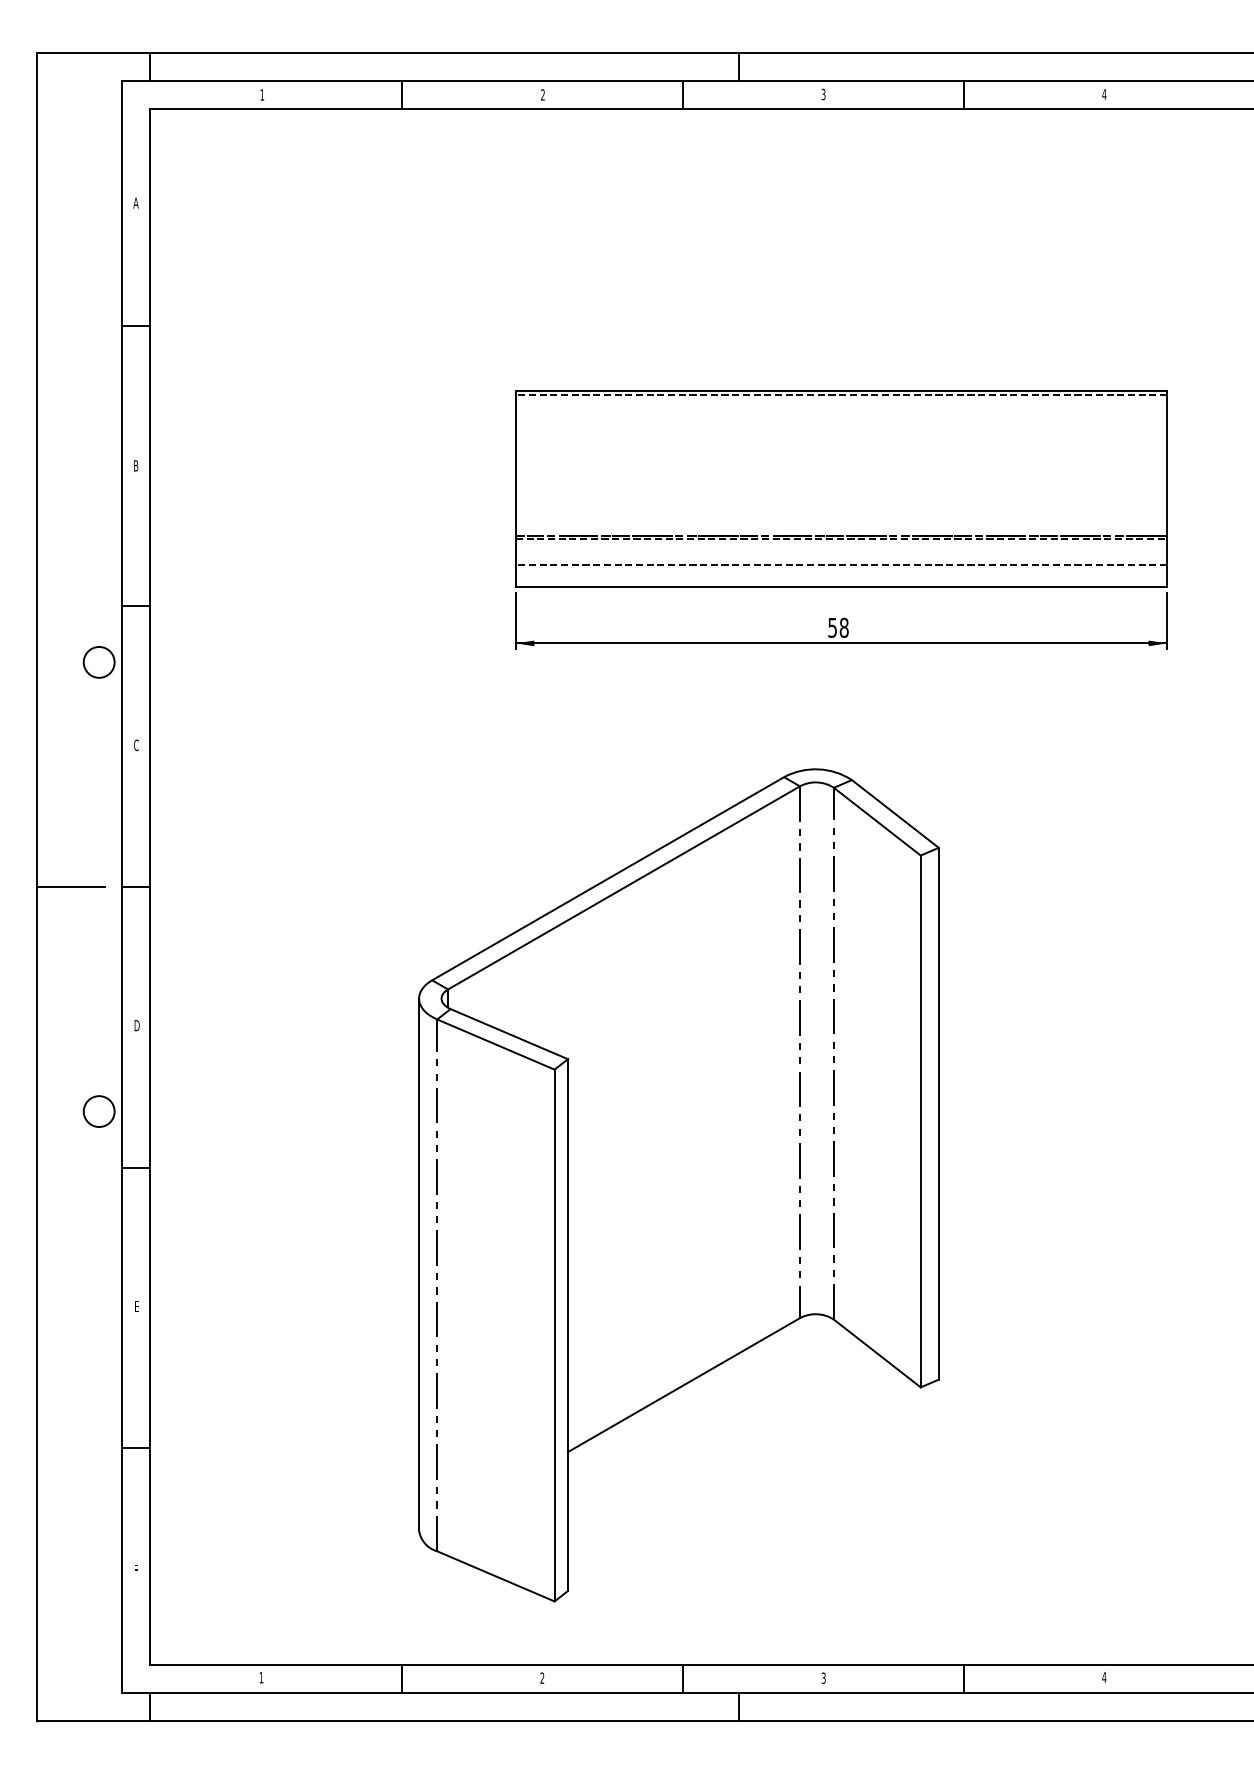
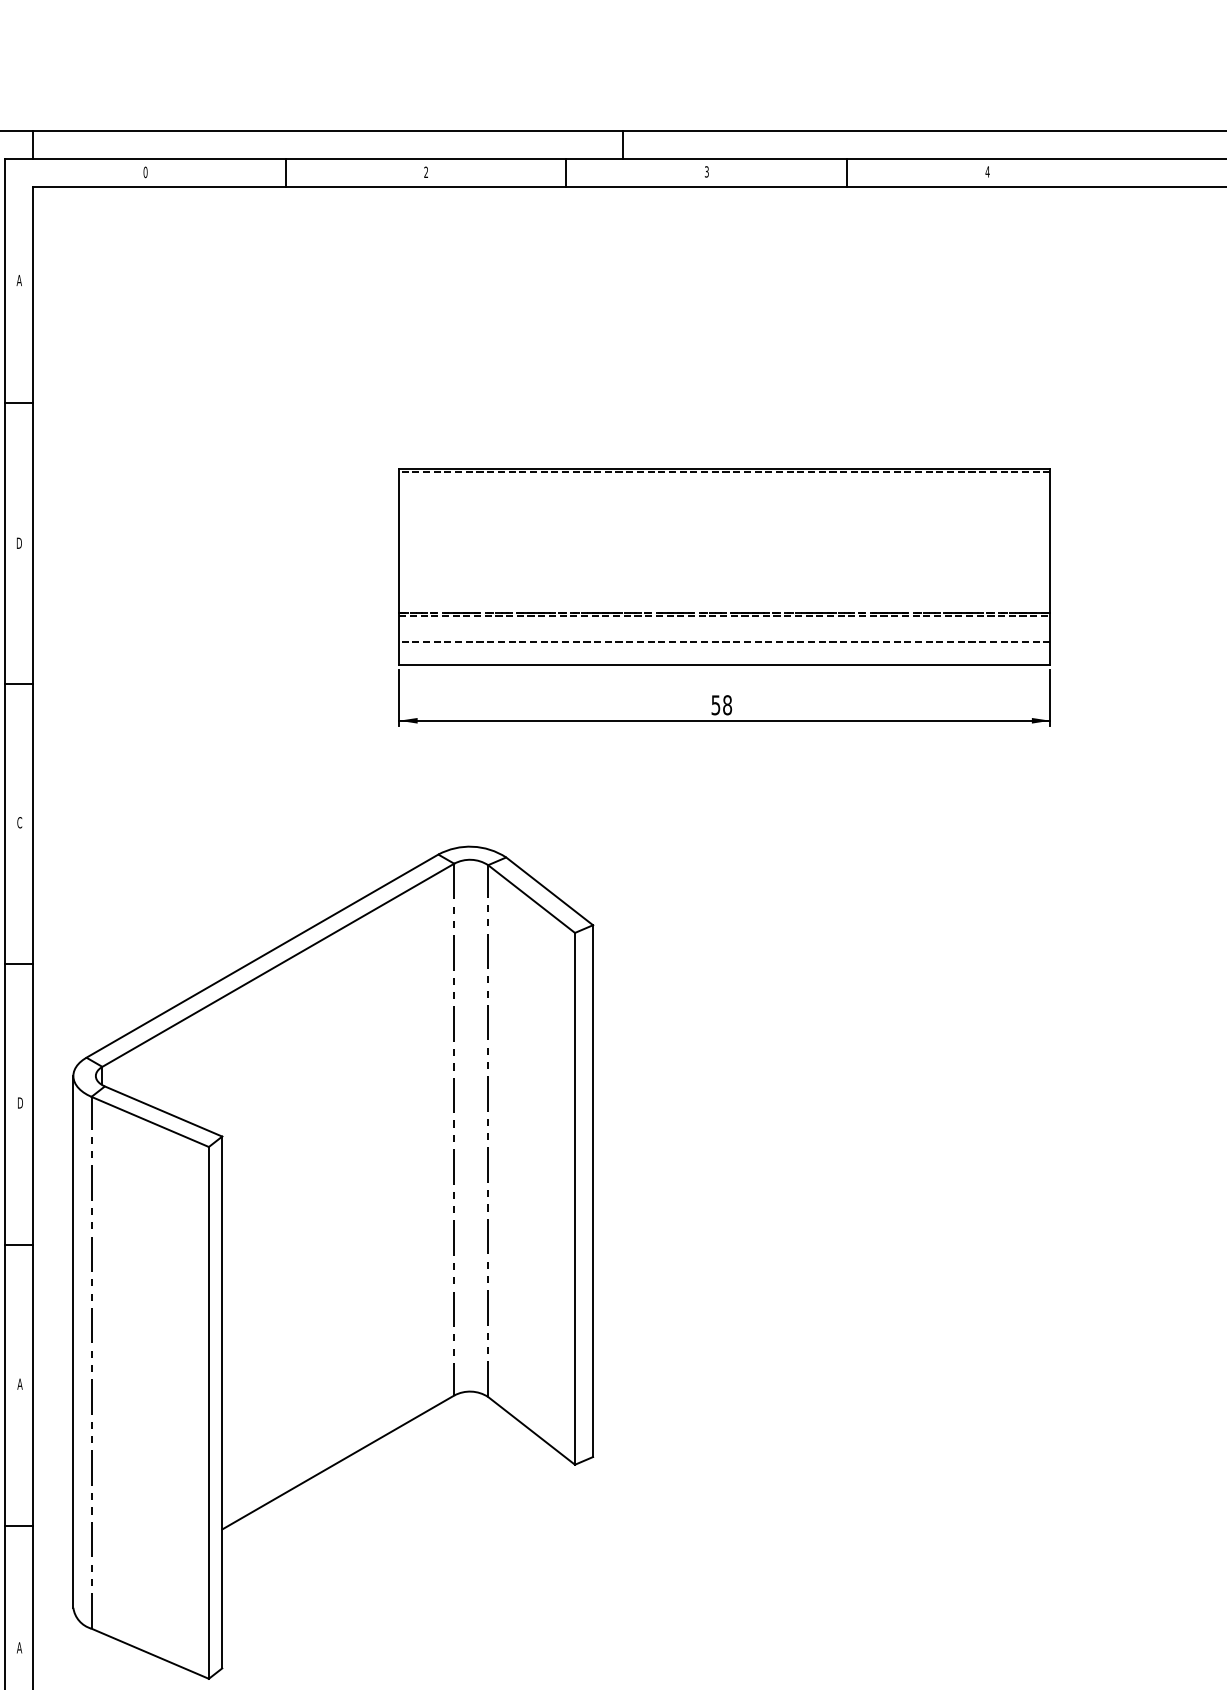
text: (262, 94) -> (145, 171), 1 -> 0
text: (135, 465) -> (18, 542), B -> D
part: (678, 1185) -> (332, 1262), moved
text: (136, 1306) -> (19, 1383), E -> A
text: (135, 1569) -> (18, 1646), F -> A

